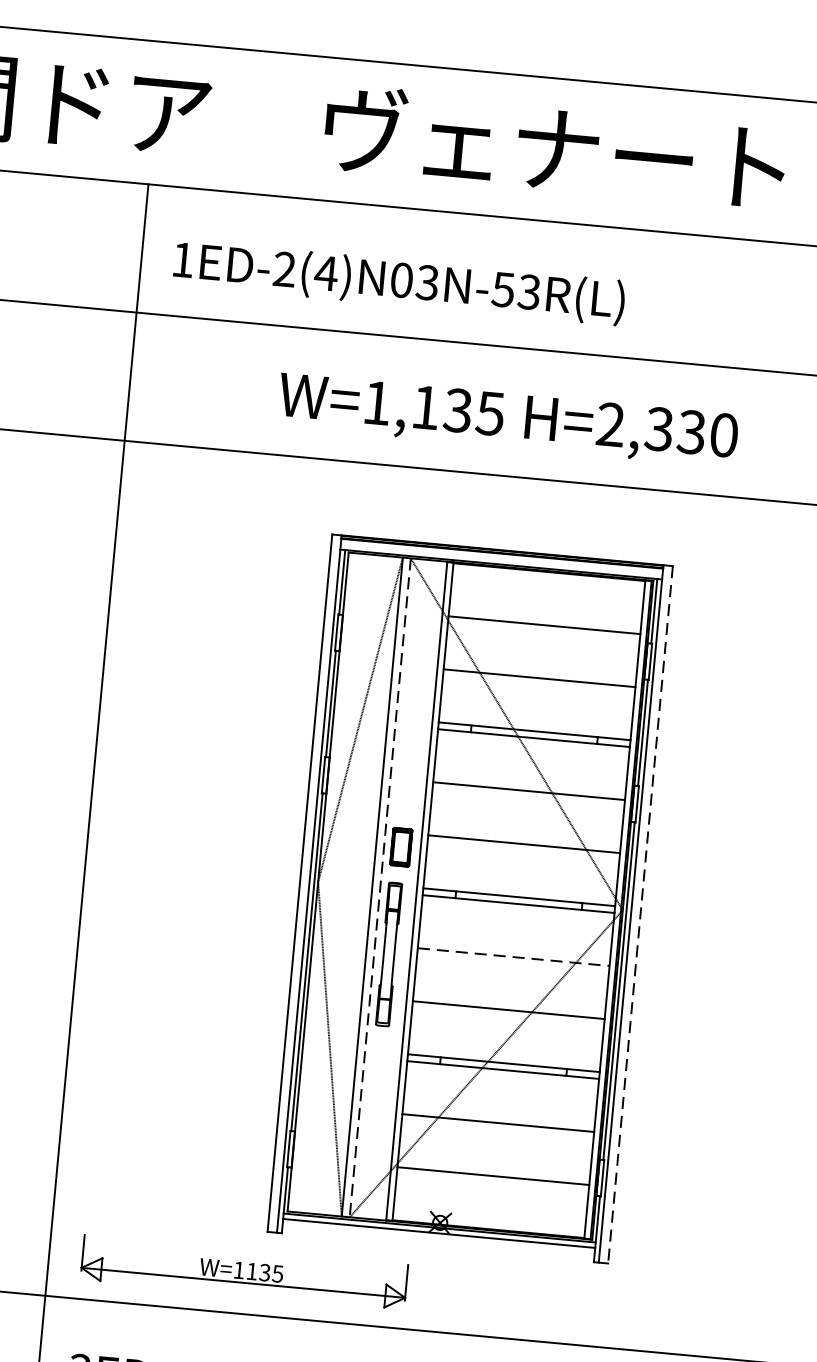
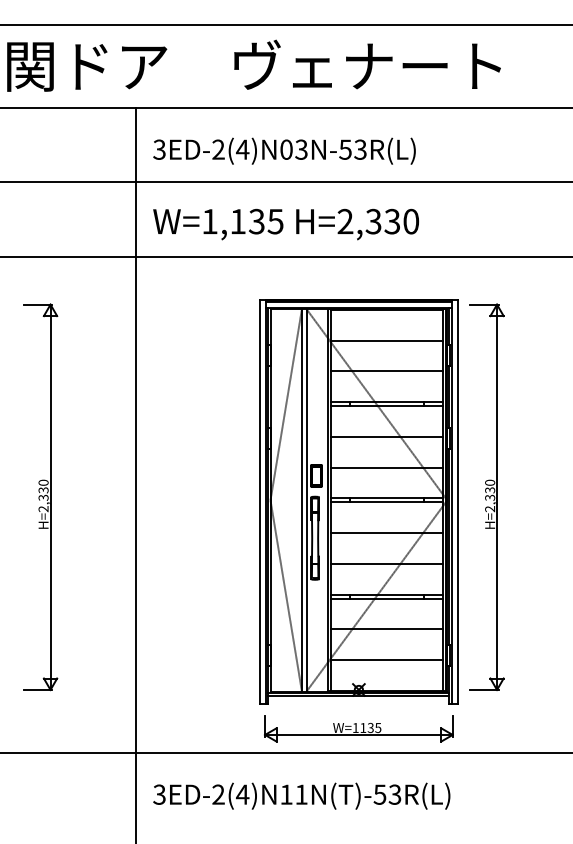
text: (182, 259) -> (159, 149), 1ED-2(4)N03N-53R(L) -> 3ED-2(4)N03N-53R(L)
text: (506, 420) -> (285, 224), moved
line: (380, 888) -> (306, 500), dashed -> solid
part: (690, 909) -> (486, 496), added
line: (640, 915) -> (457, 502), dashed -> solid
line: (514, 957) -> (387, 533), dashed -> solid
part: (243, 1271) -> (358, 728), moved

